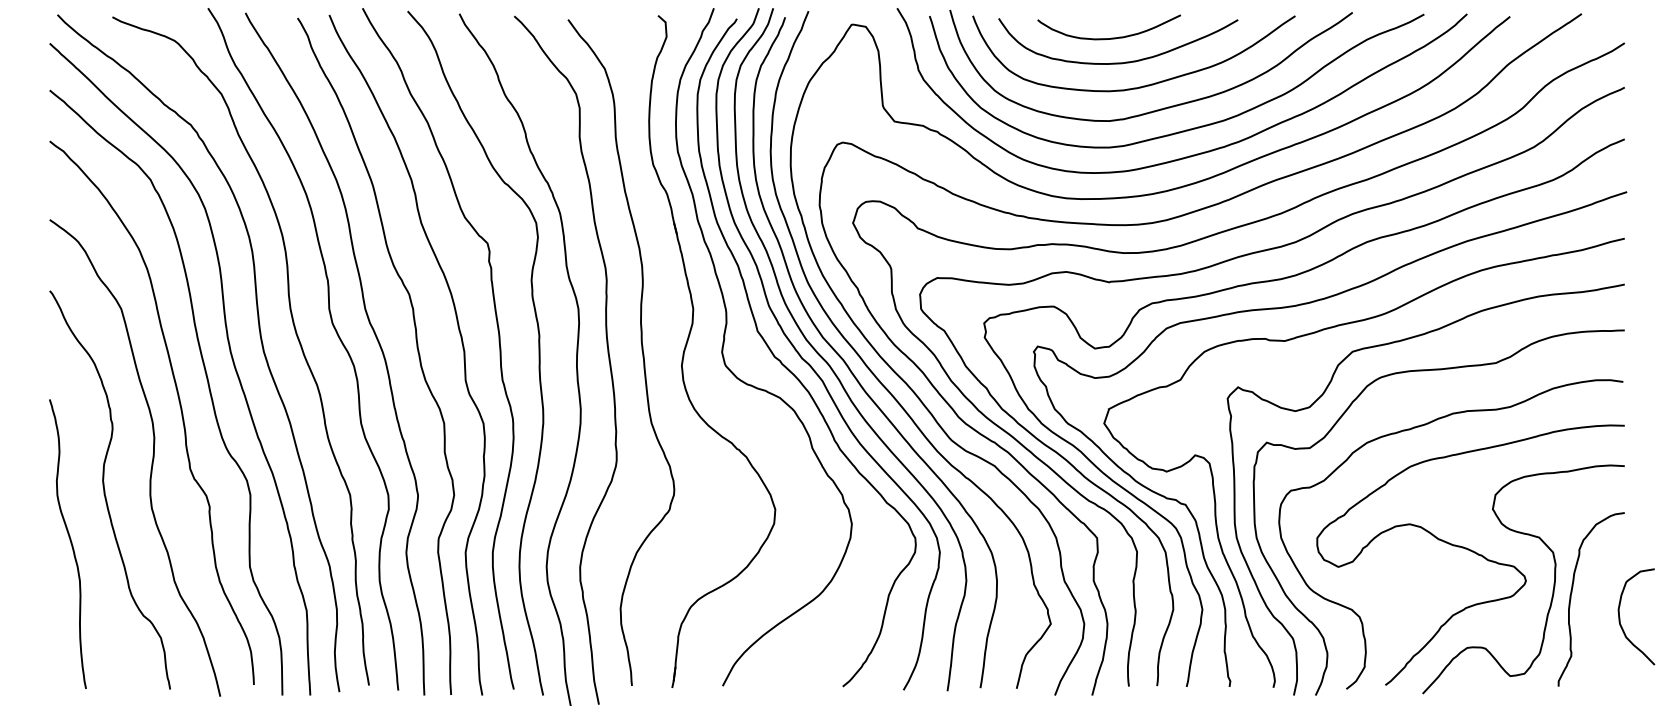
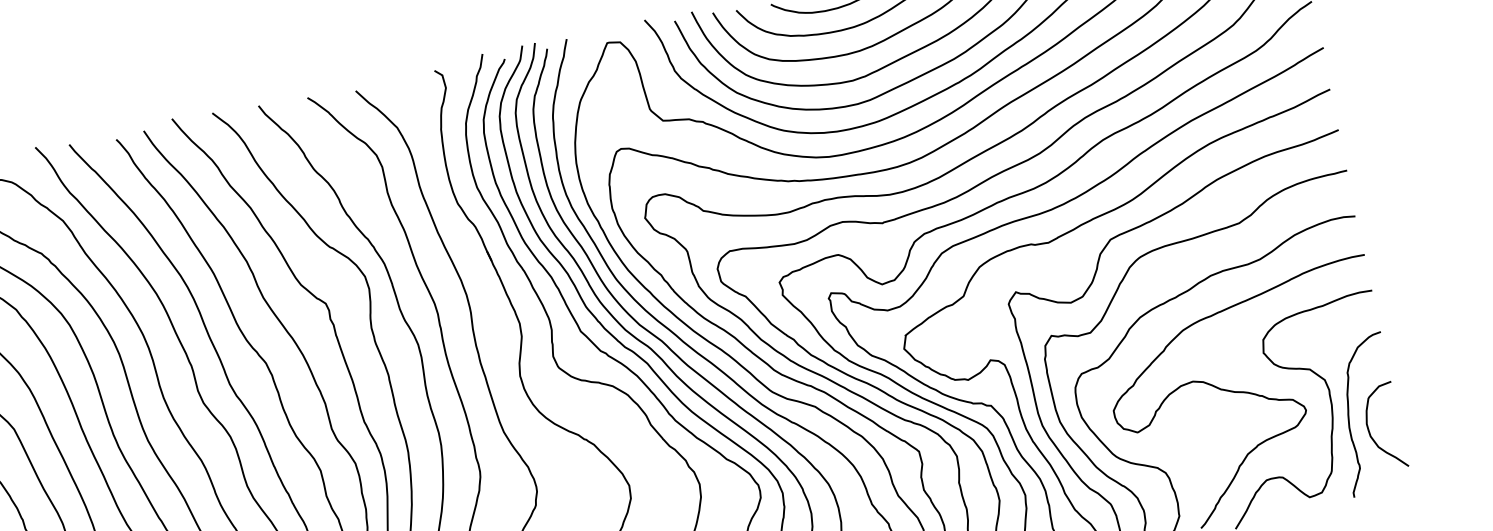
curve: (1620, 617) -> (1369, 430), moved

